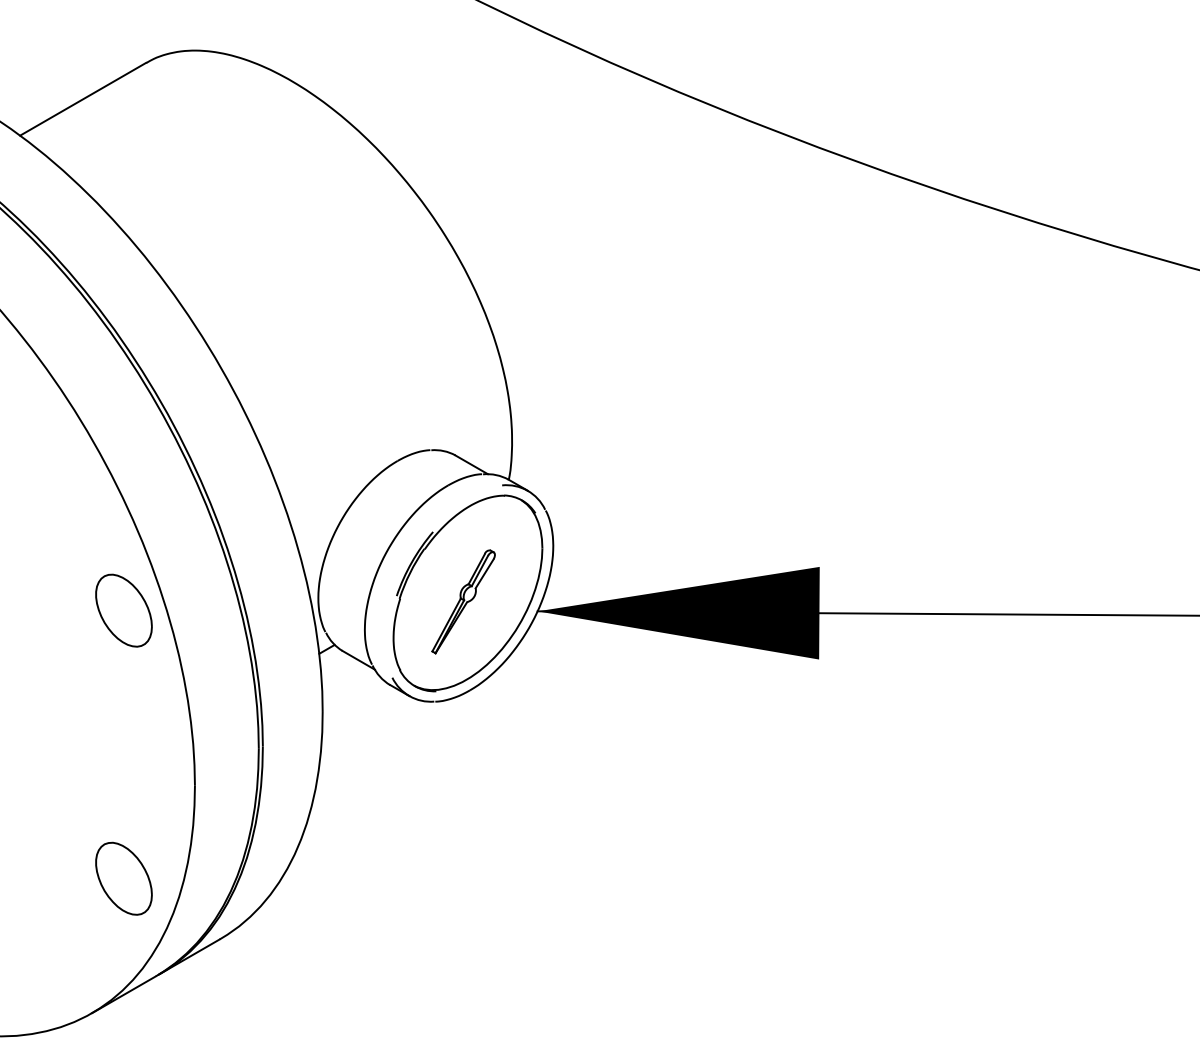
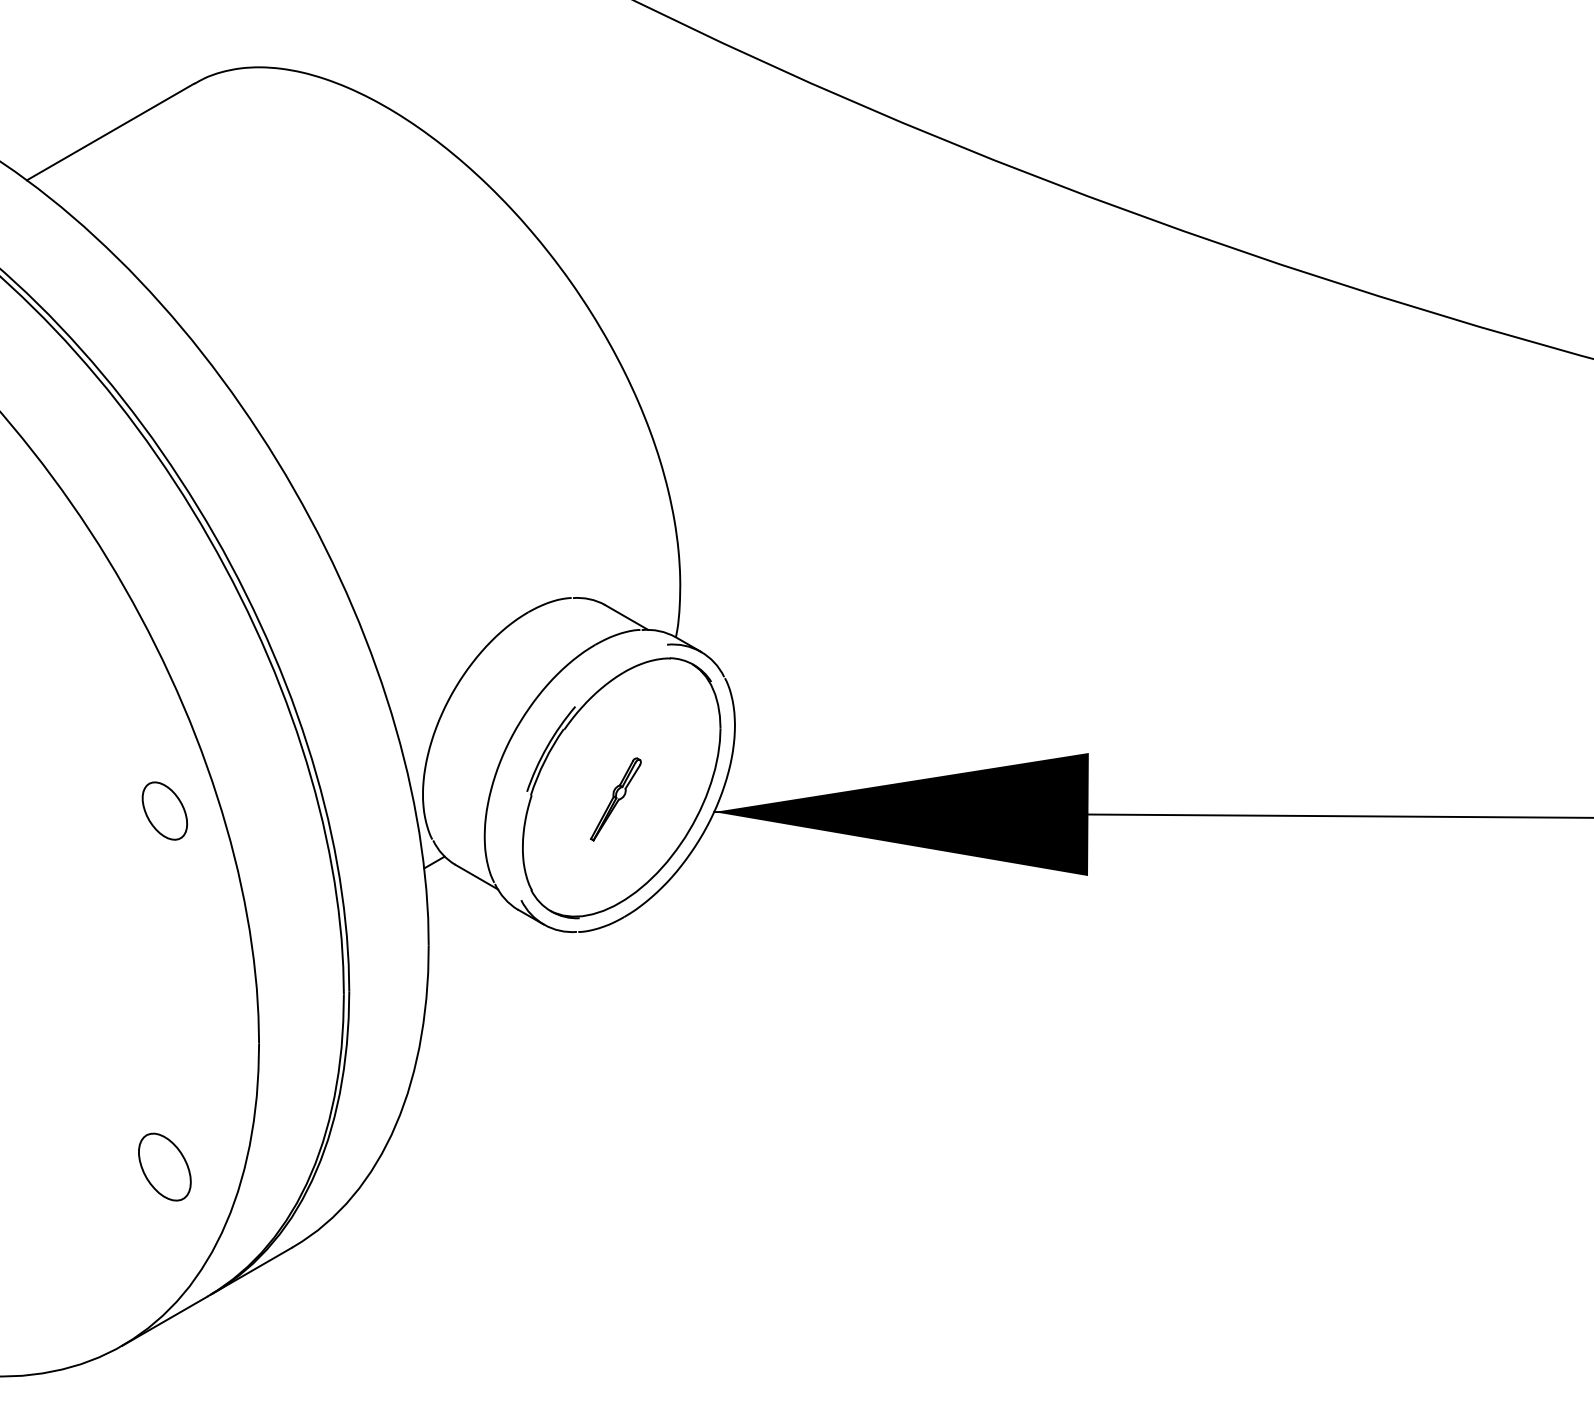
part: (463, 601) -> (615, 799), size x0.6
part: (123, 610) -> (164, 810), size x0.6
part: (123, 878) -> (164, 1166), size x0.7

